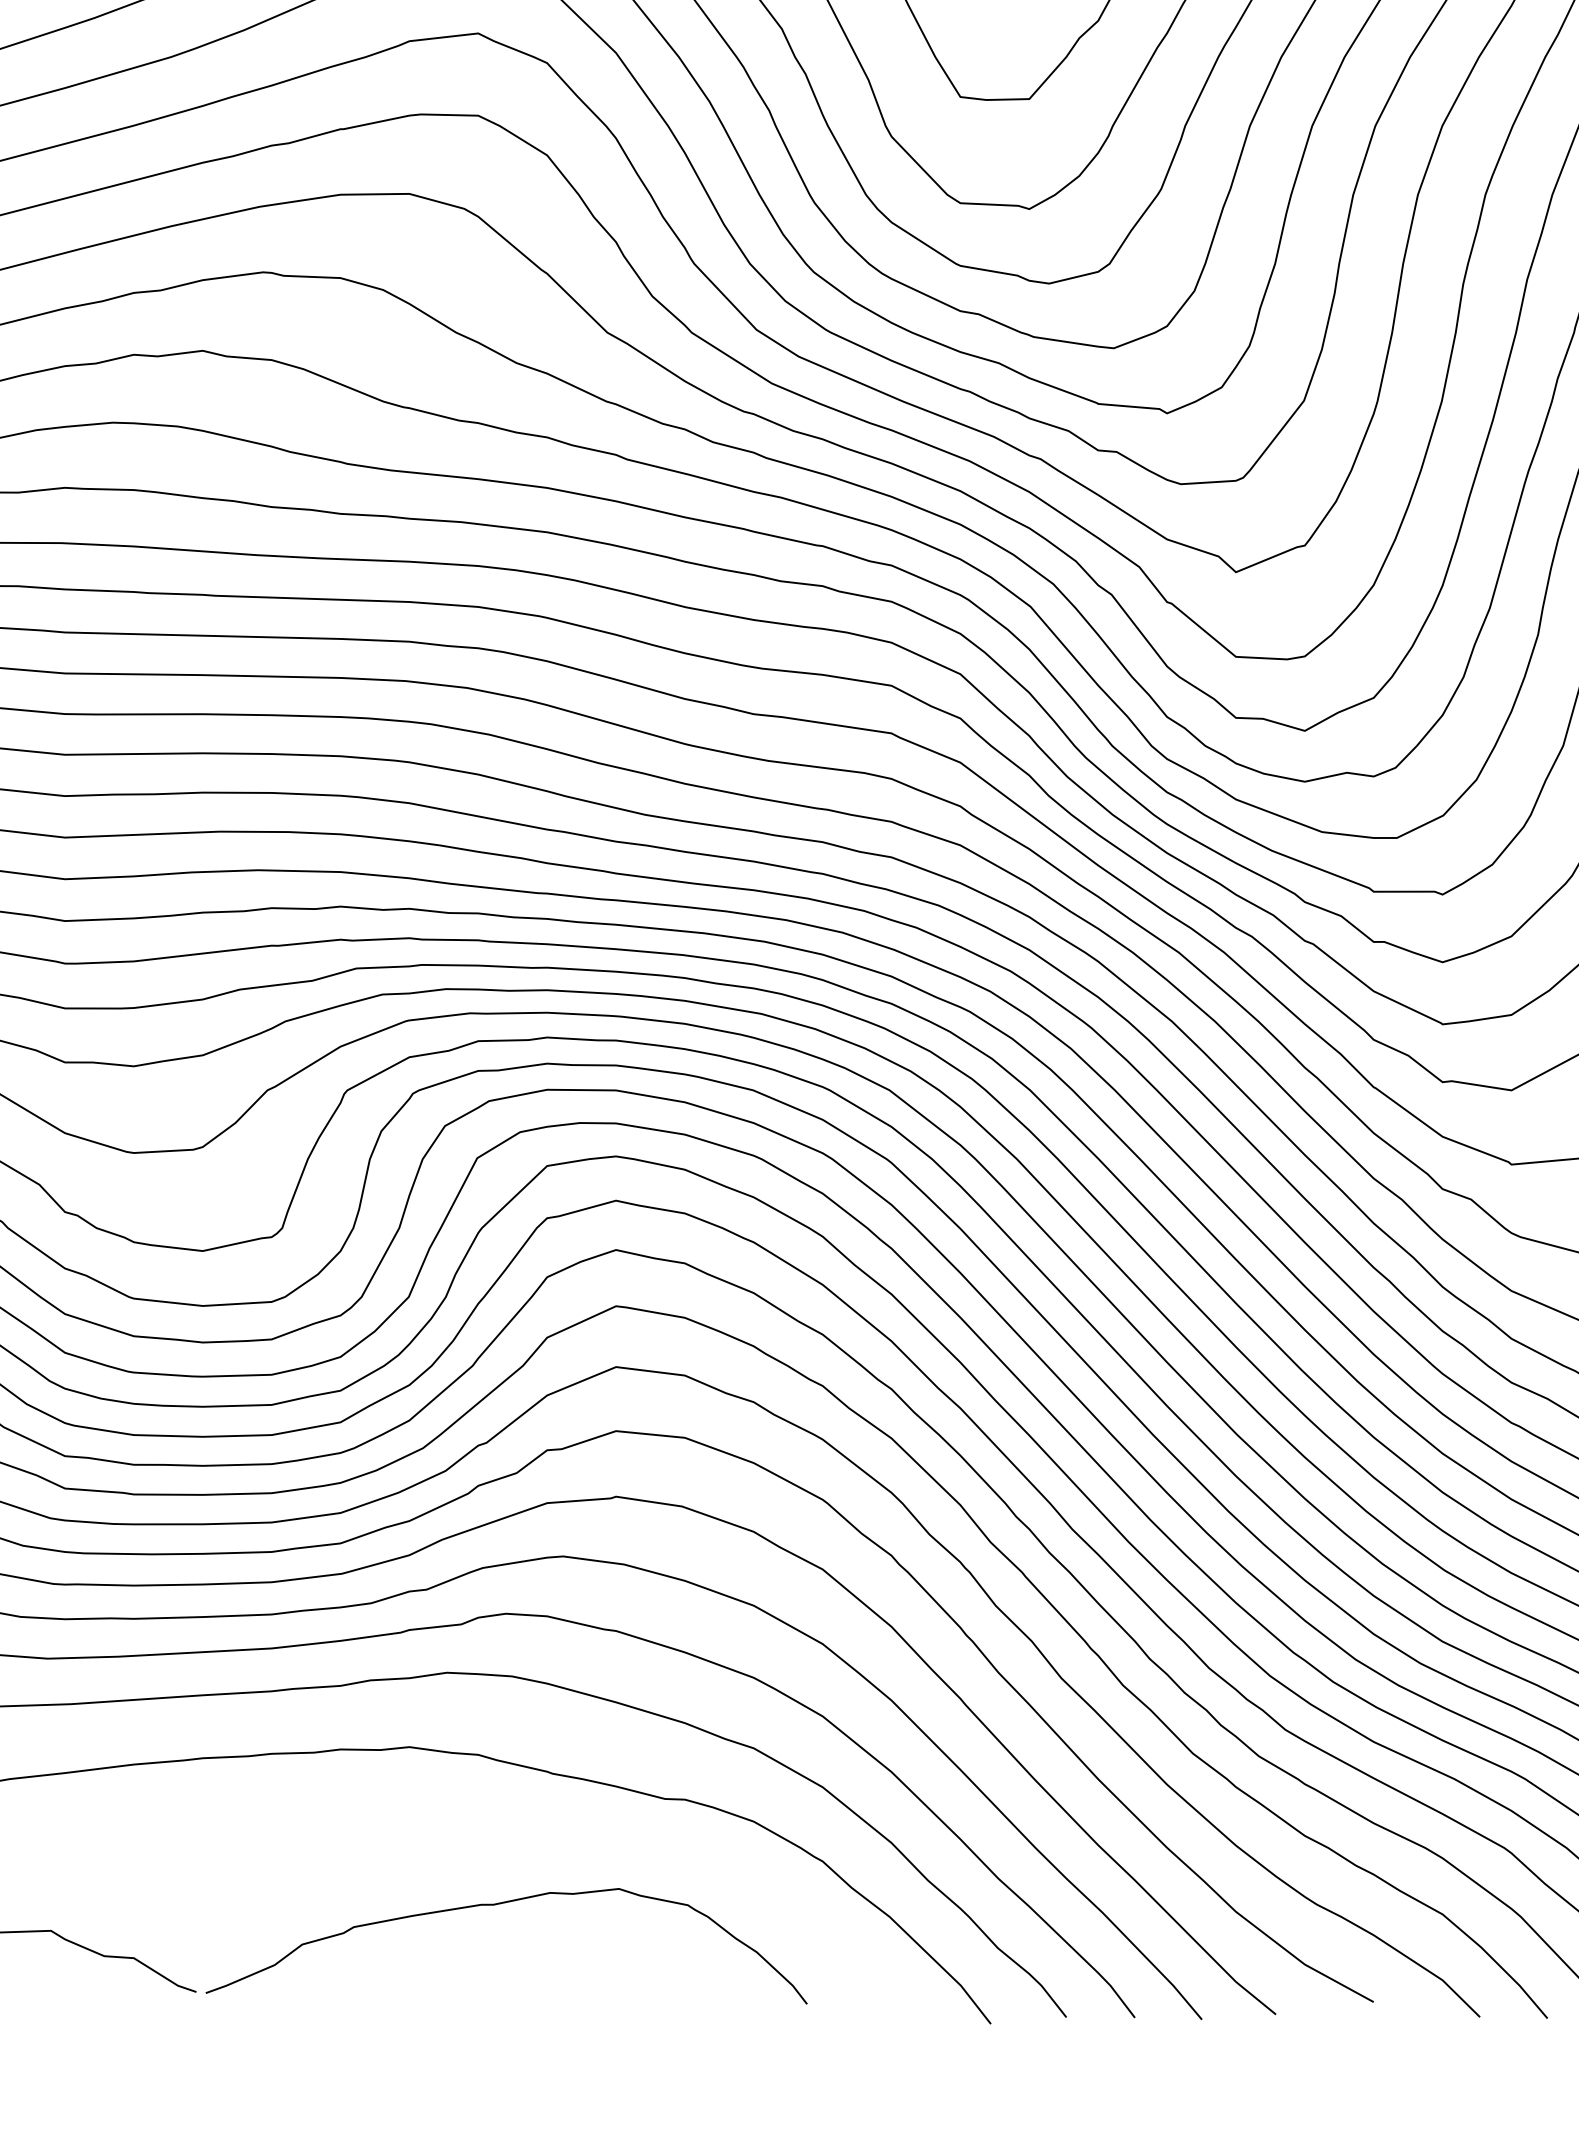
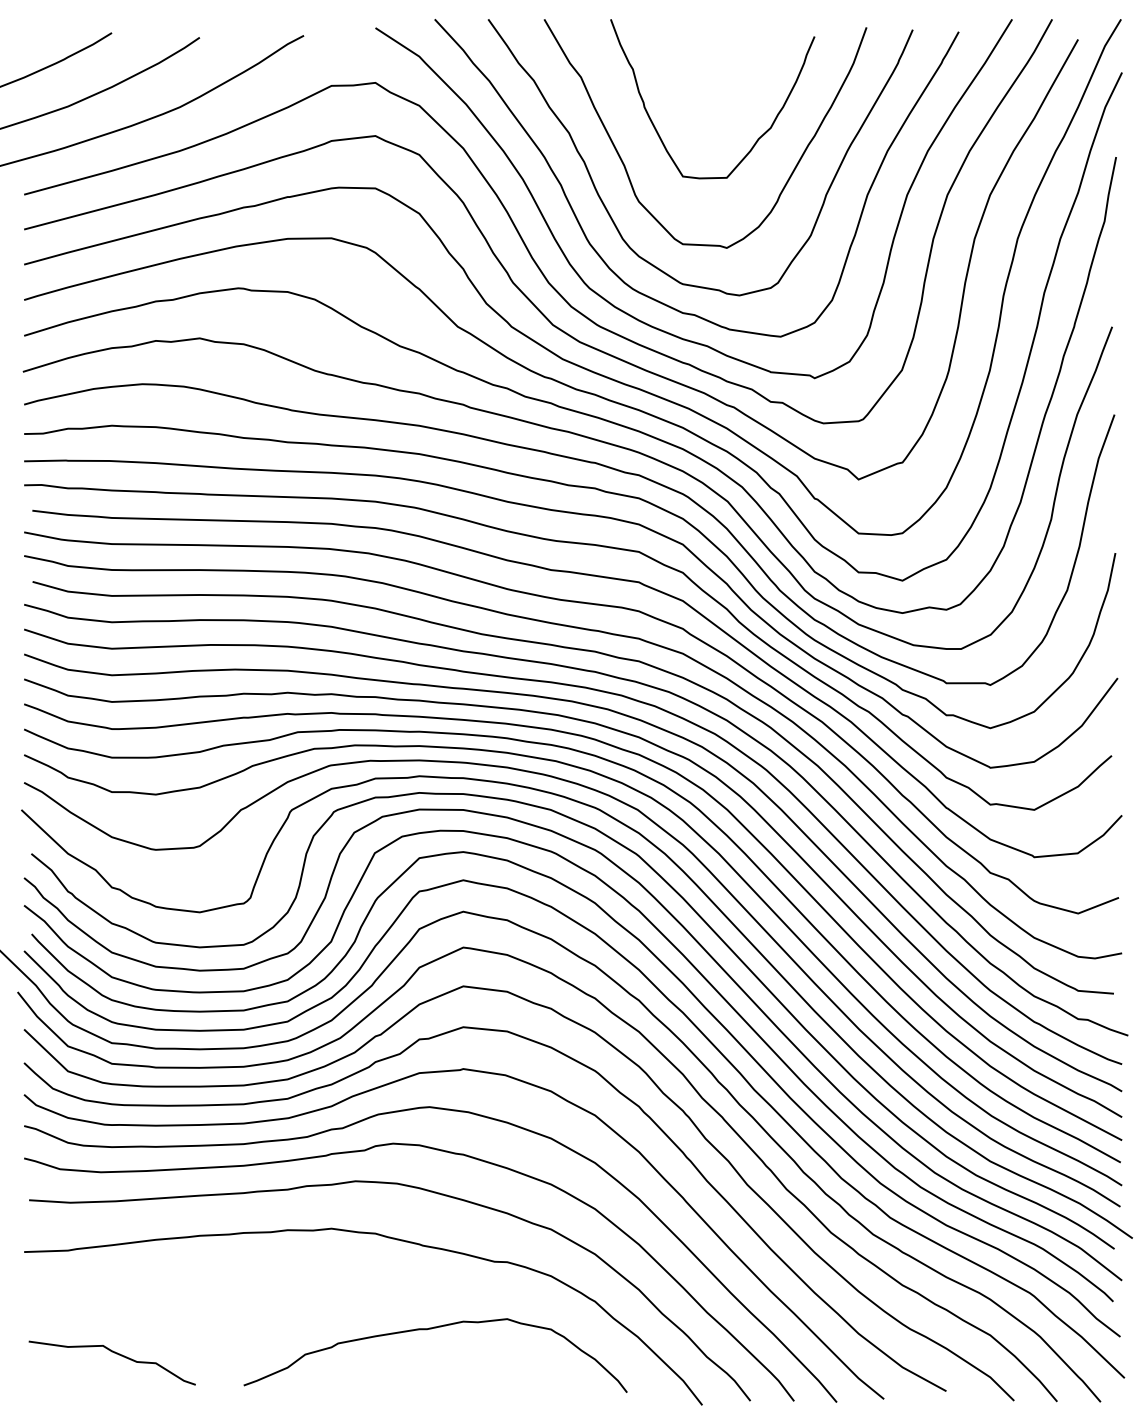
curve: (500, 1905) -> (431, 1329), moved

